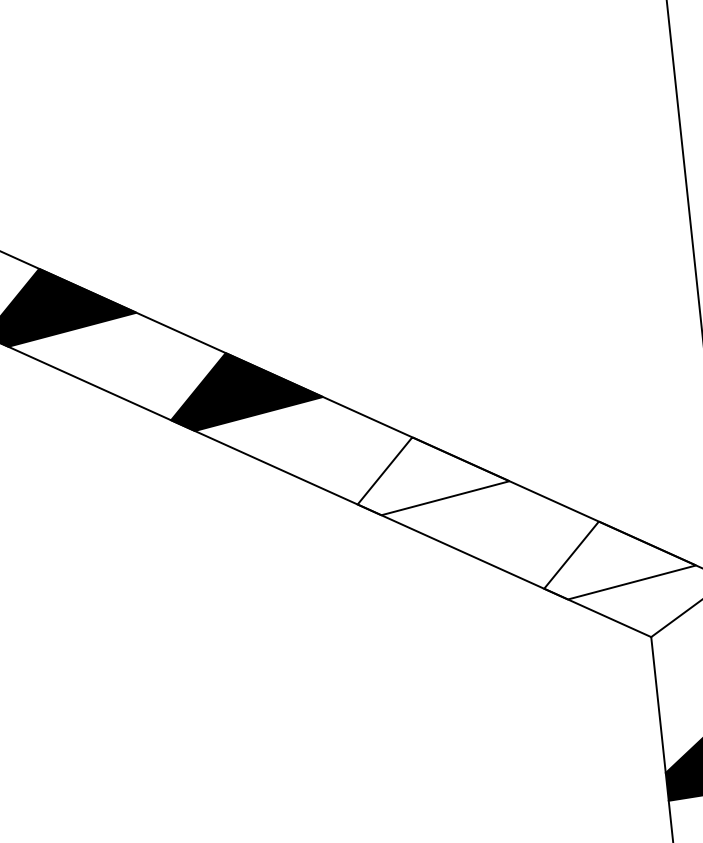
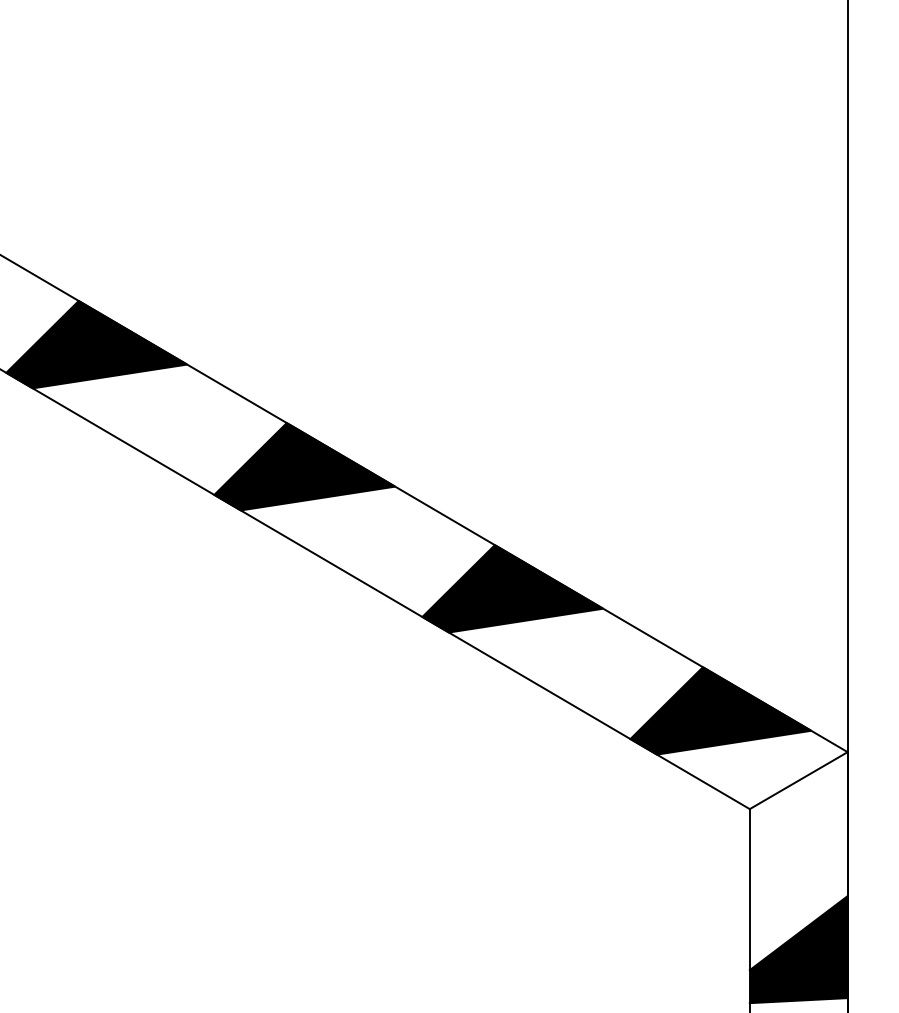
fill: (431, 472) -> (512, 588), added
fill: (617, 556) -> (720, 710), added

